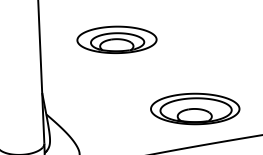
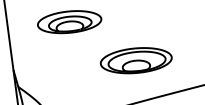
part: (195, 108) -> (136, 60), moved

